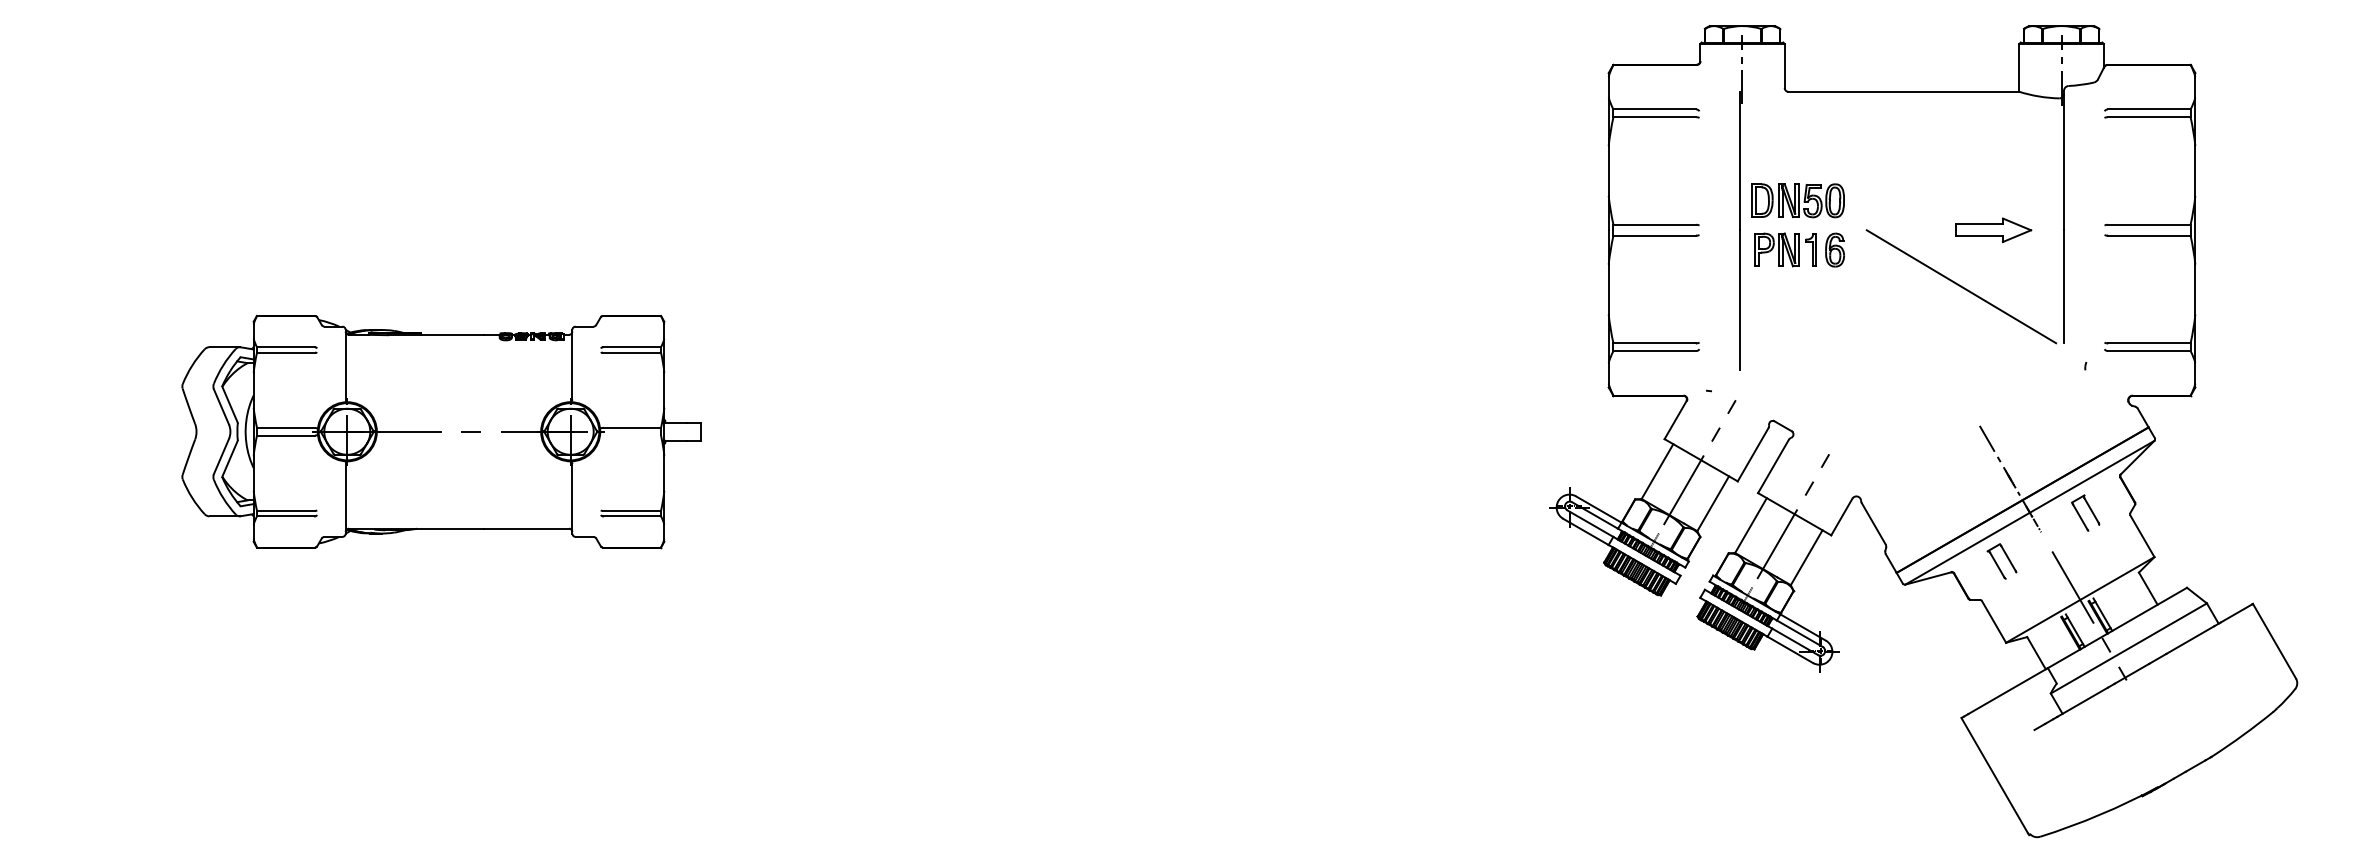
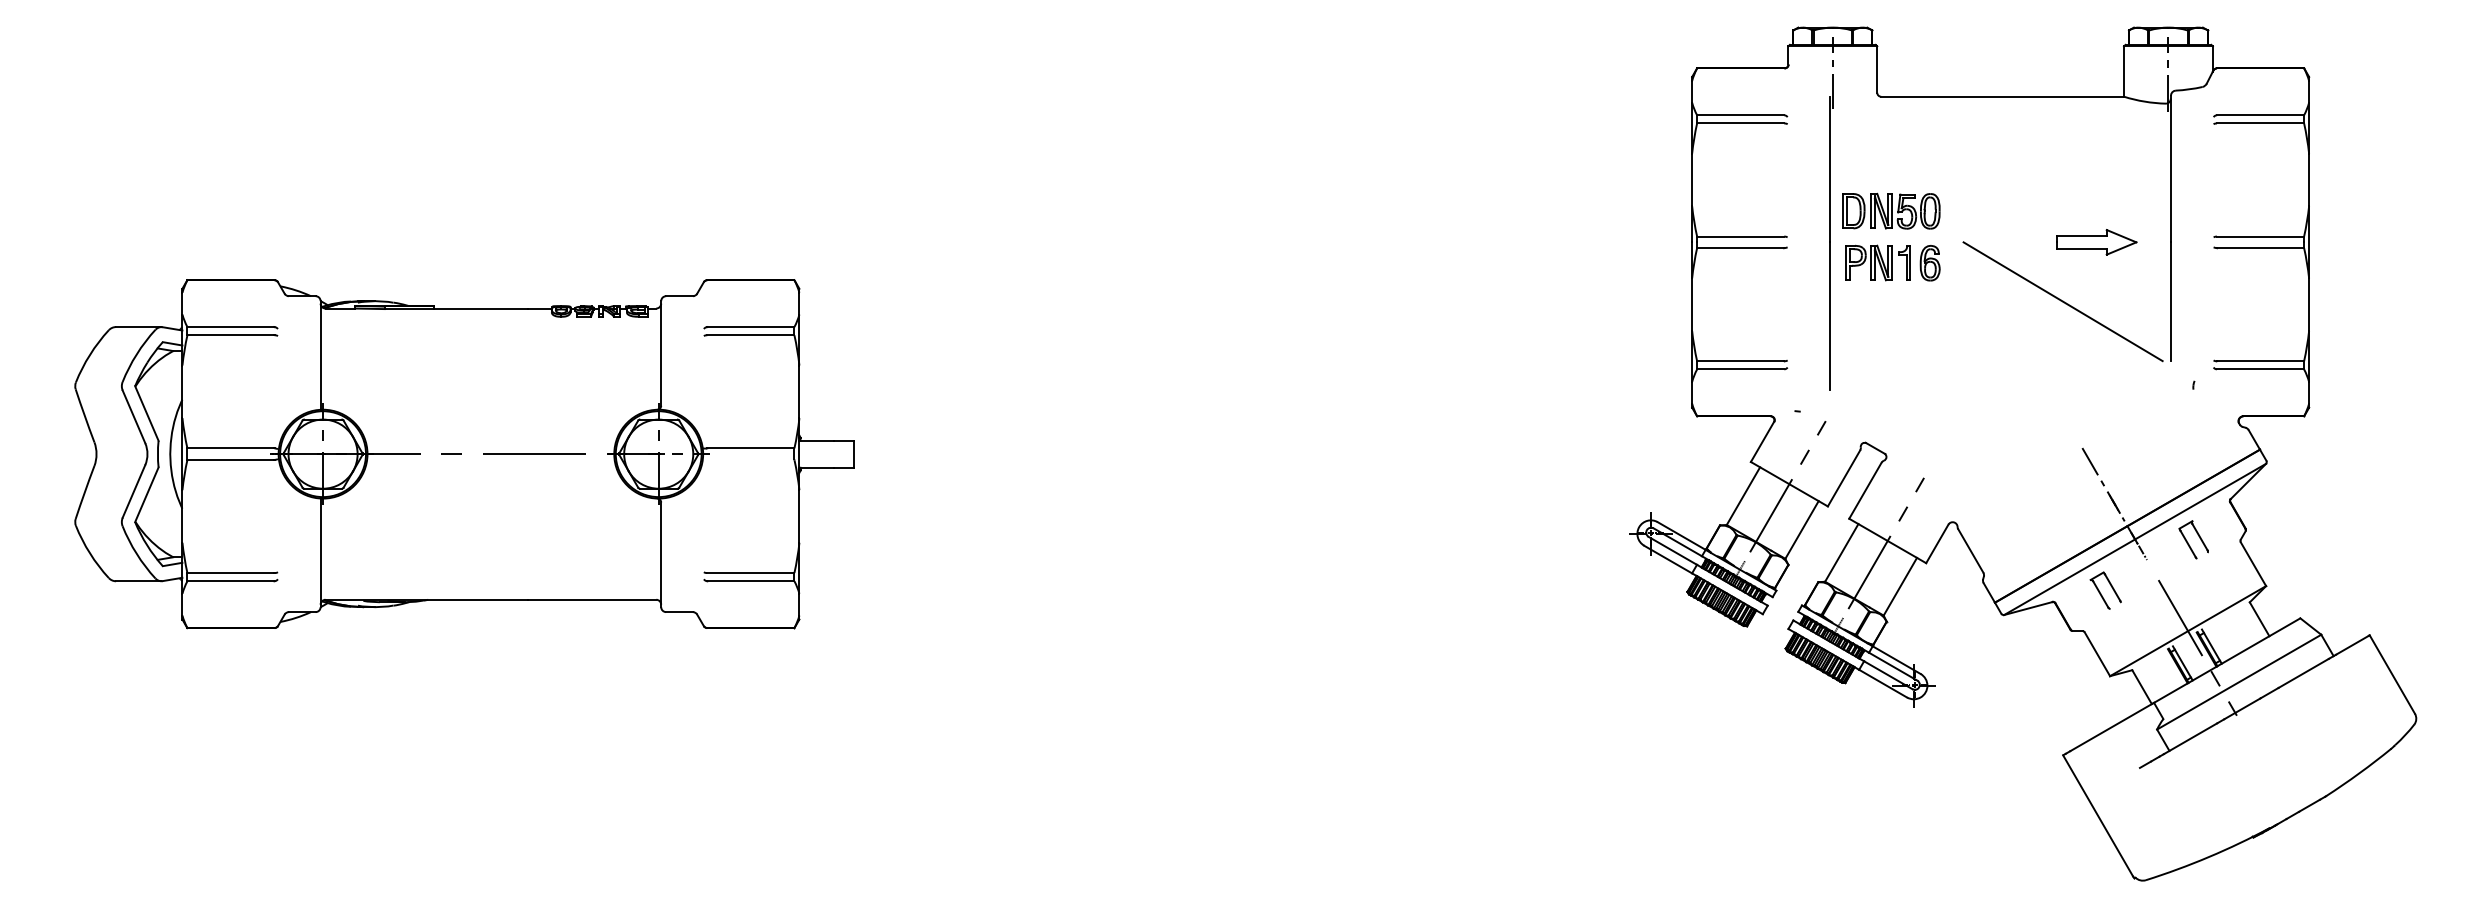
part: (441, 431) -> (464, 453), size x1.43

